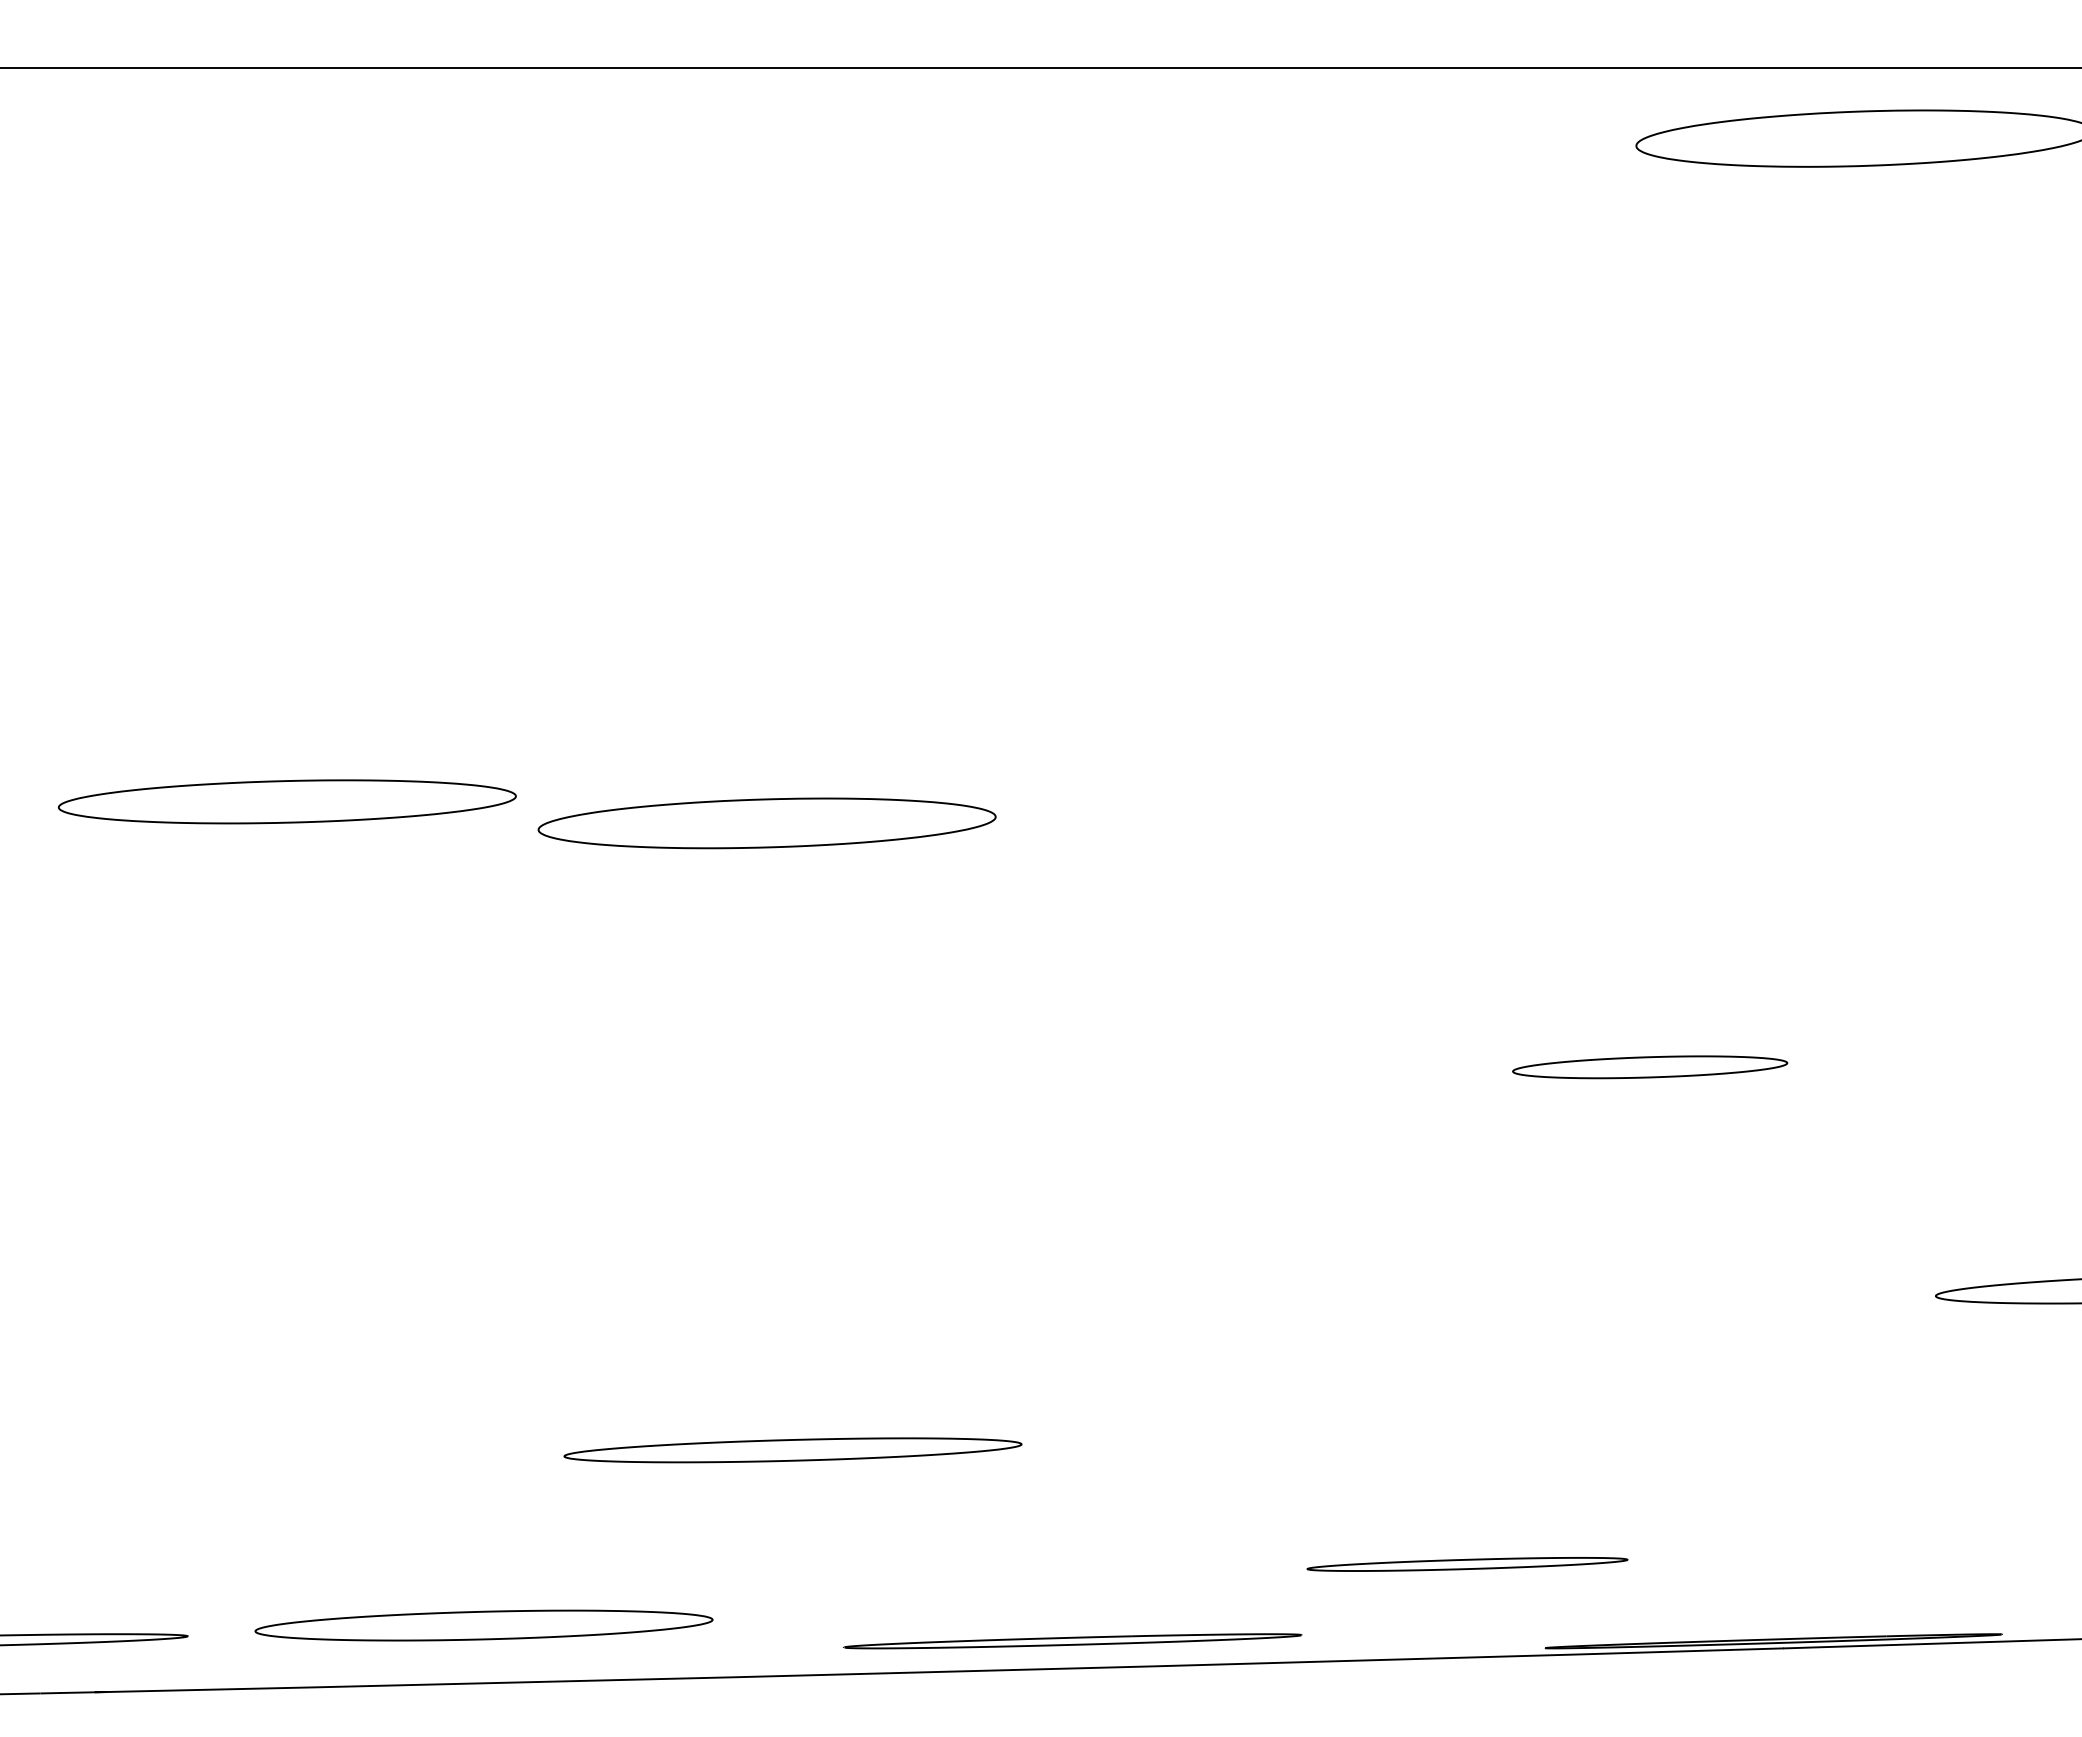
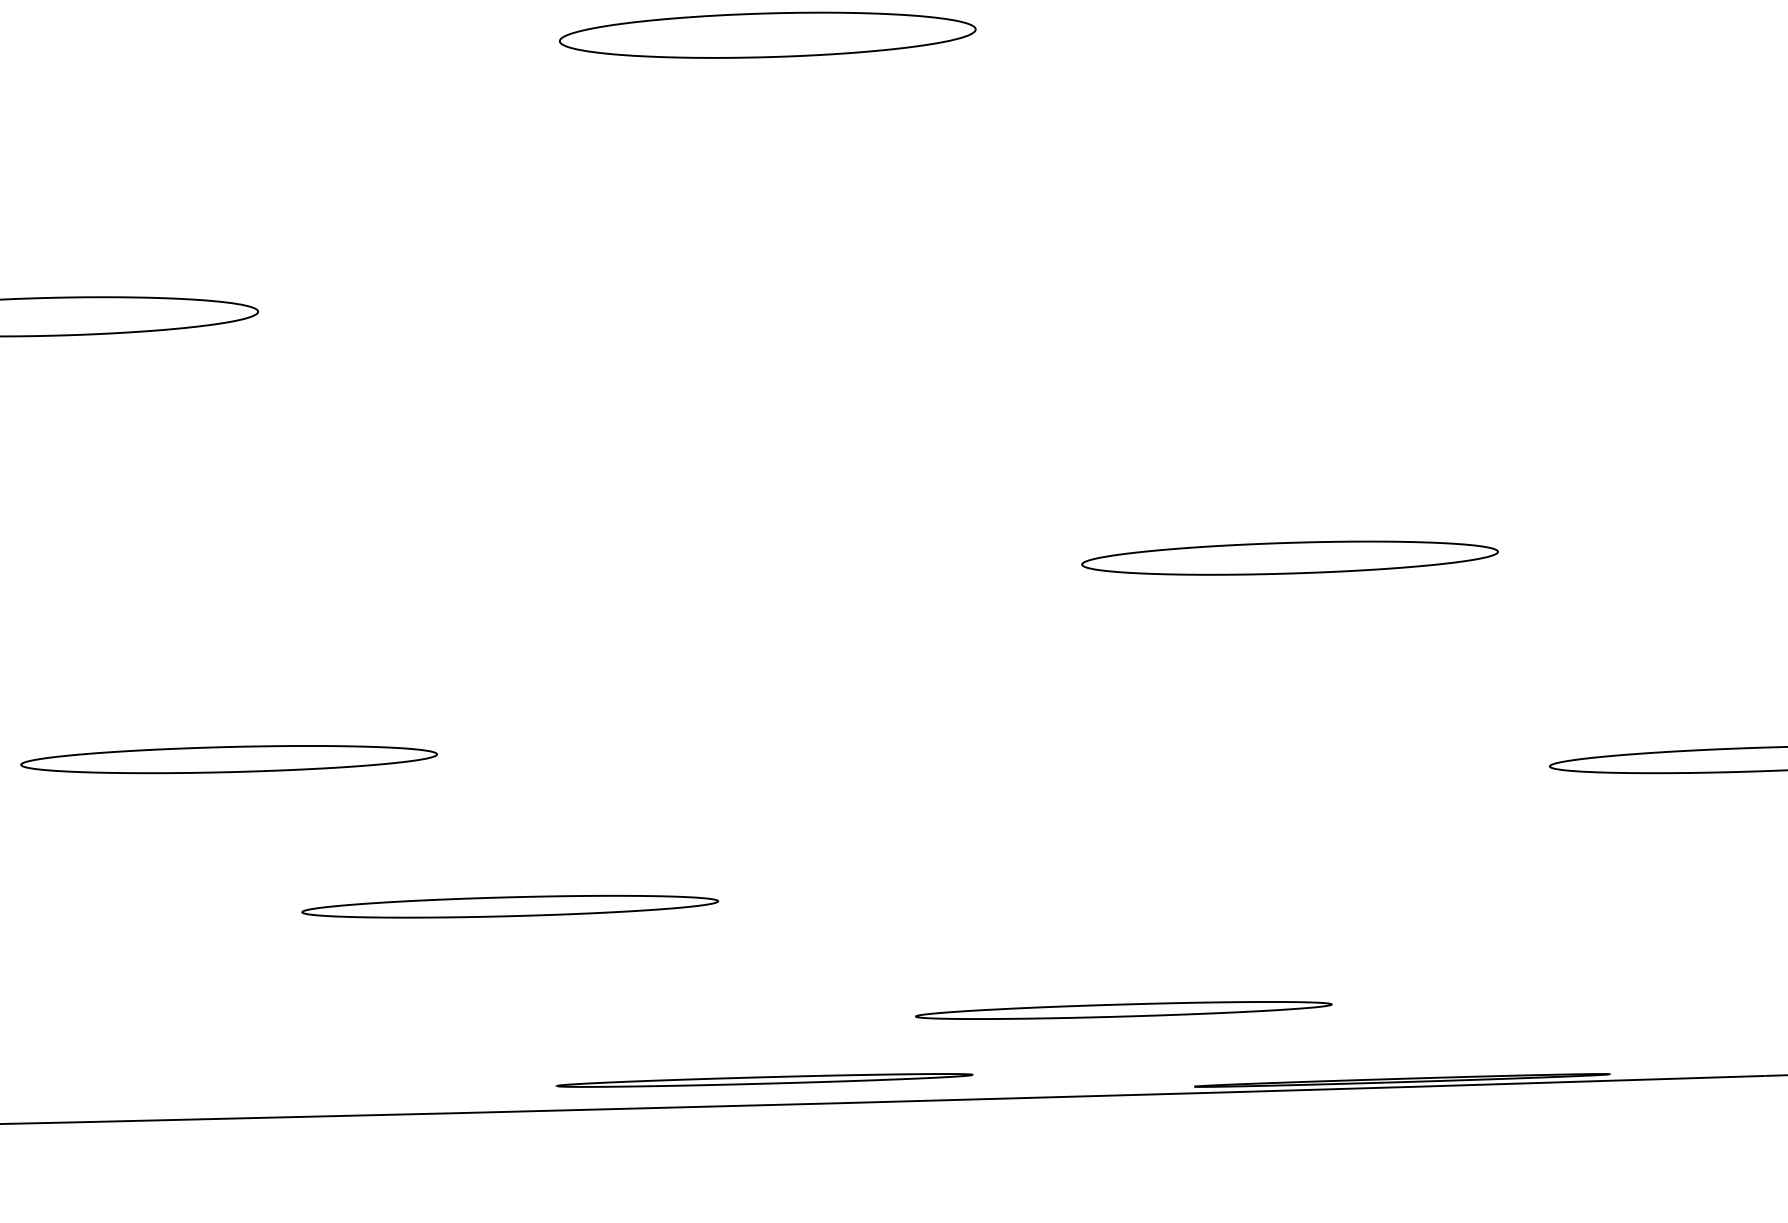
part: (766, 823) -> (767, 35), moved
part: (1649, 1067) -> (1289, 558), size x1.67
part: (1467, 1564) -> (1123, 1010), size x1.43
part: (483, 1625) -> (228, 759), moved

